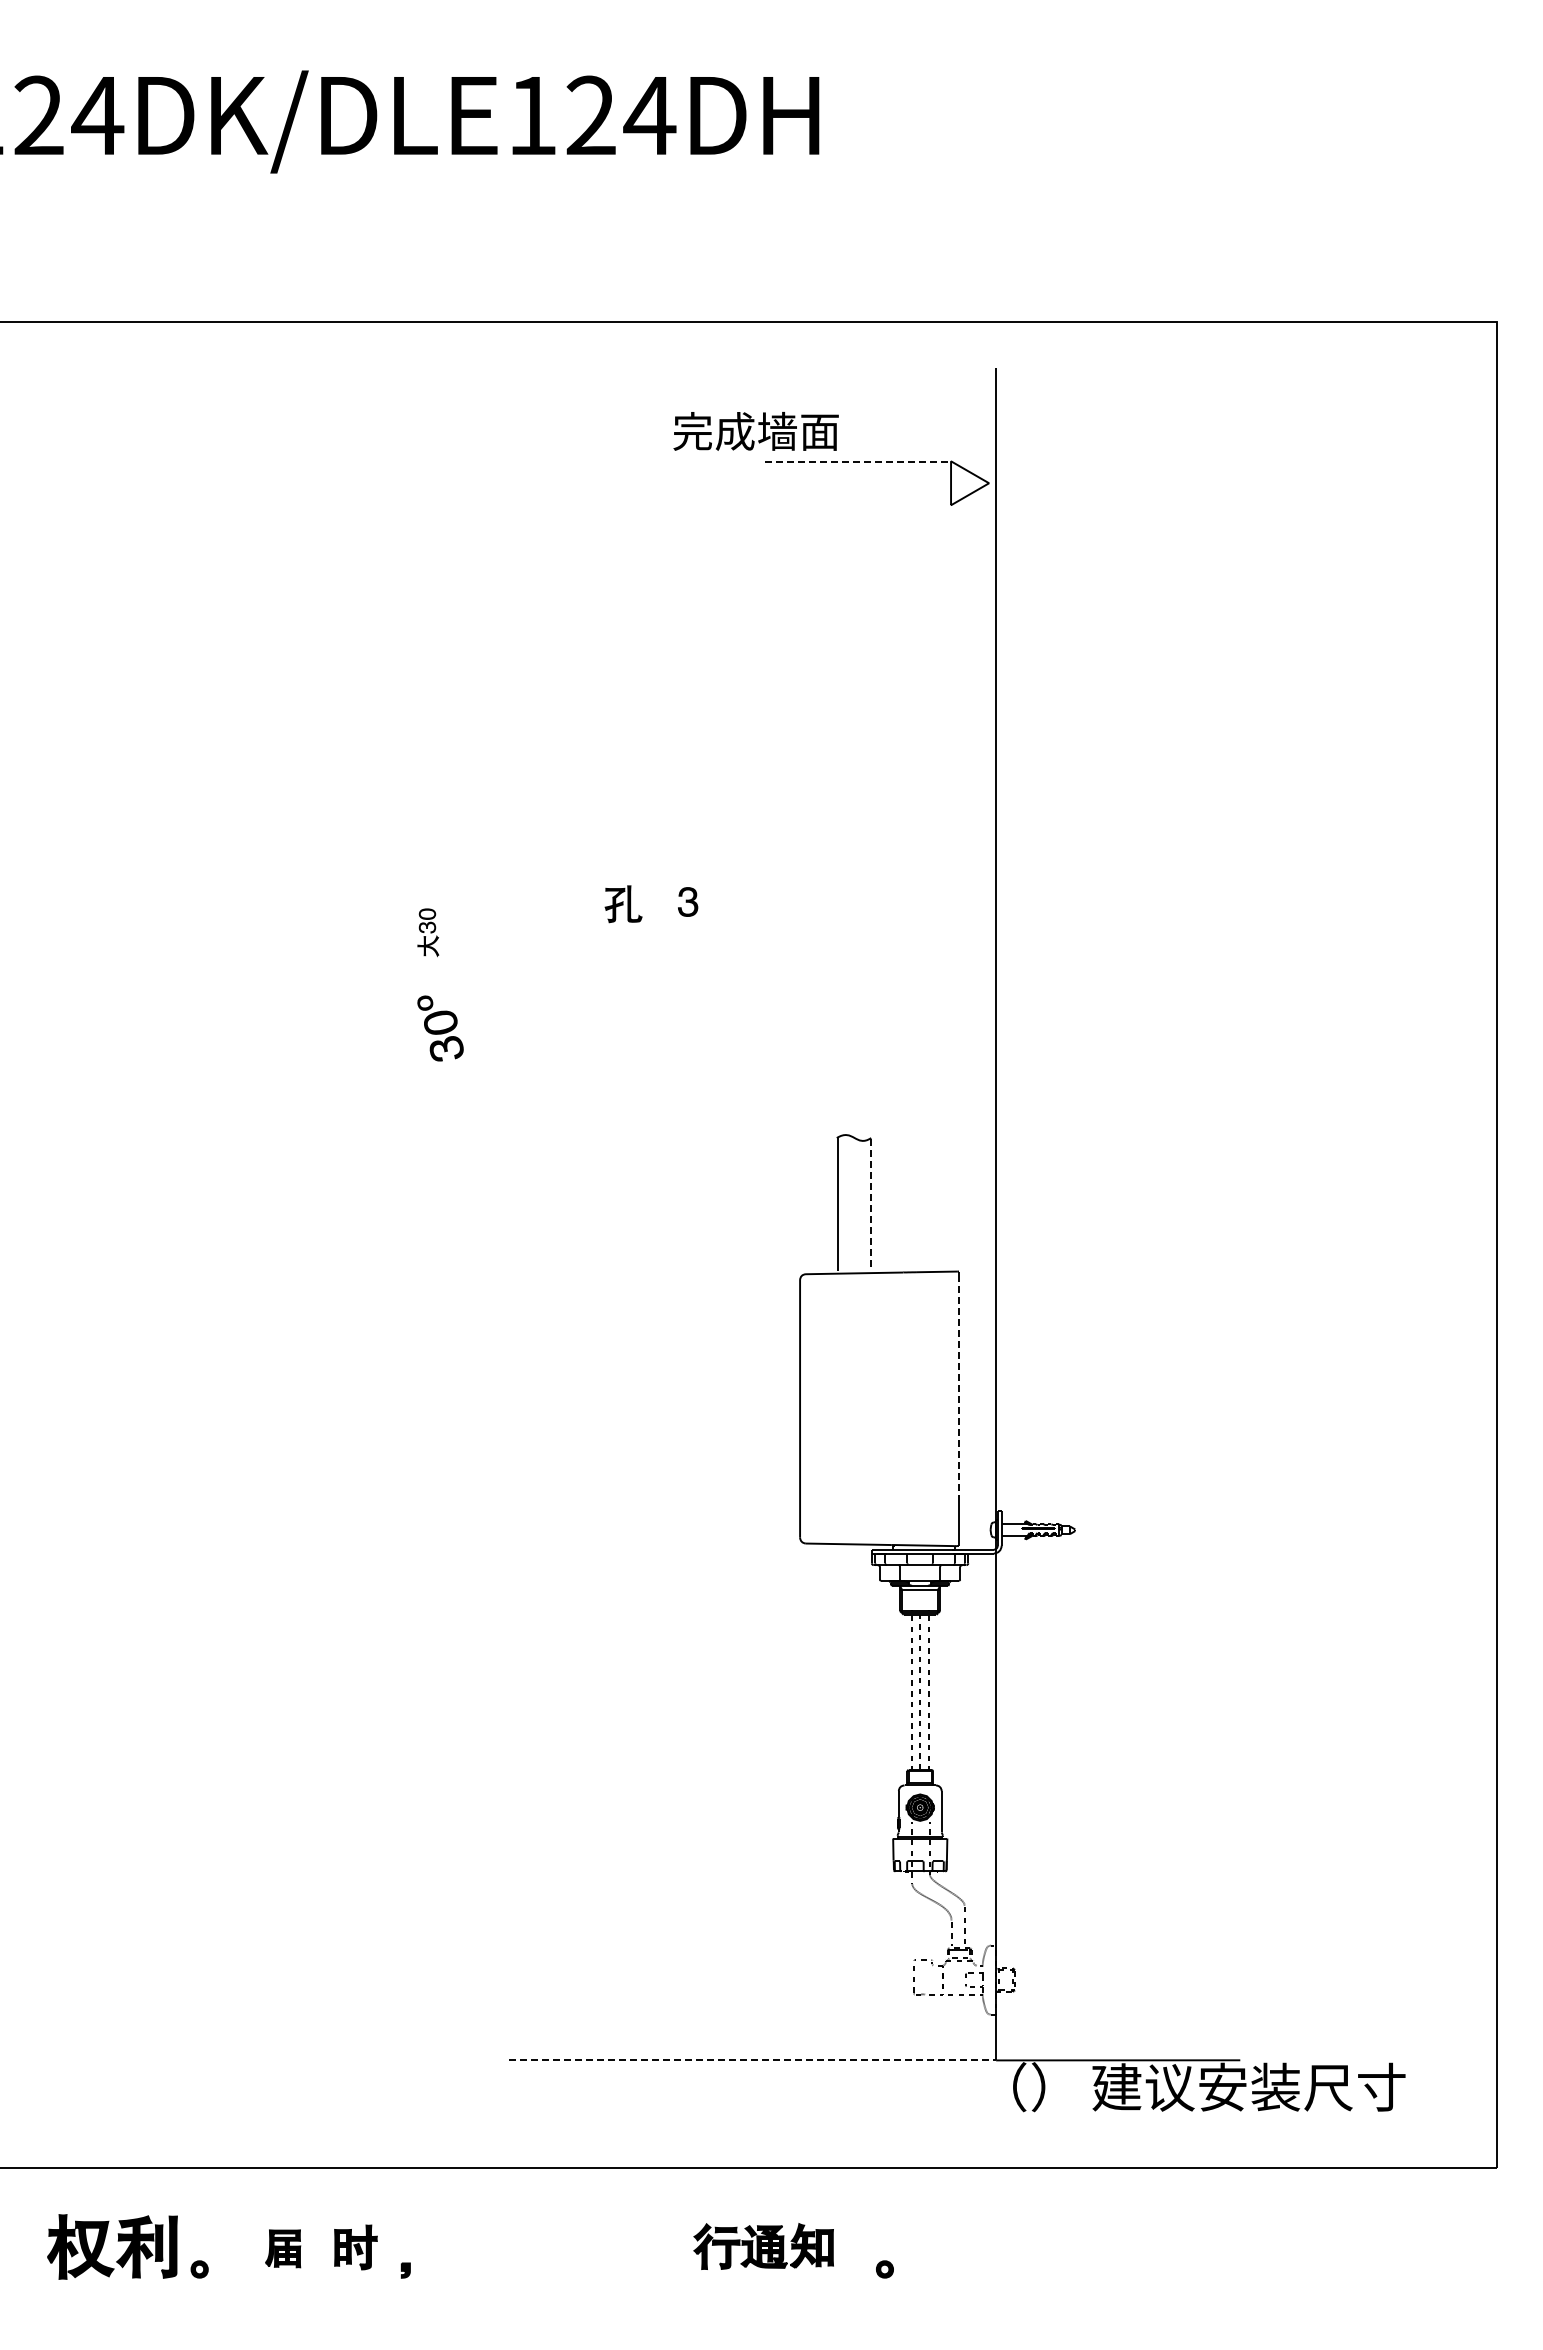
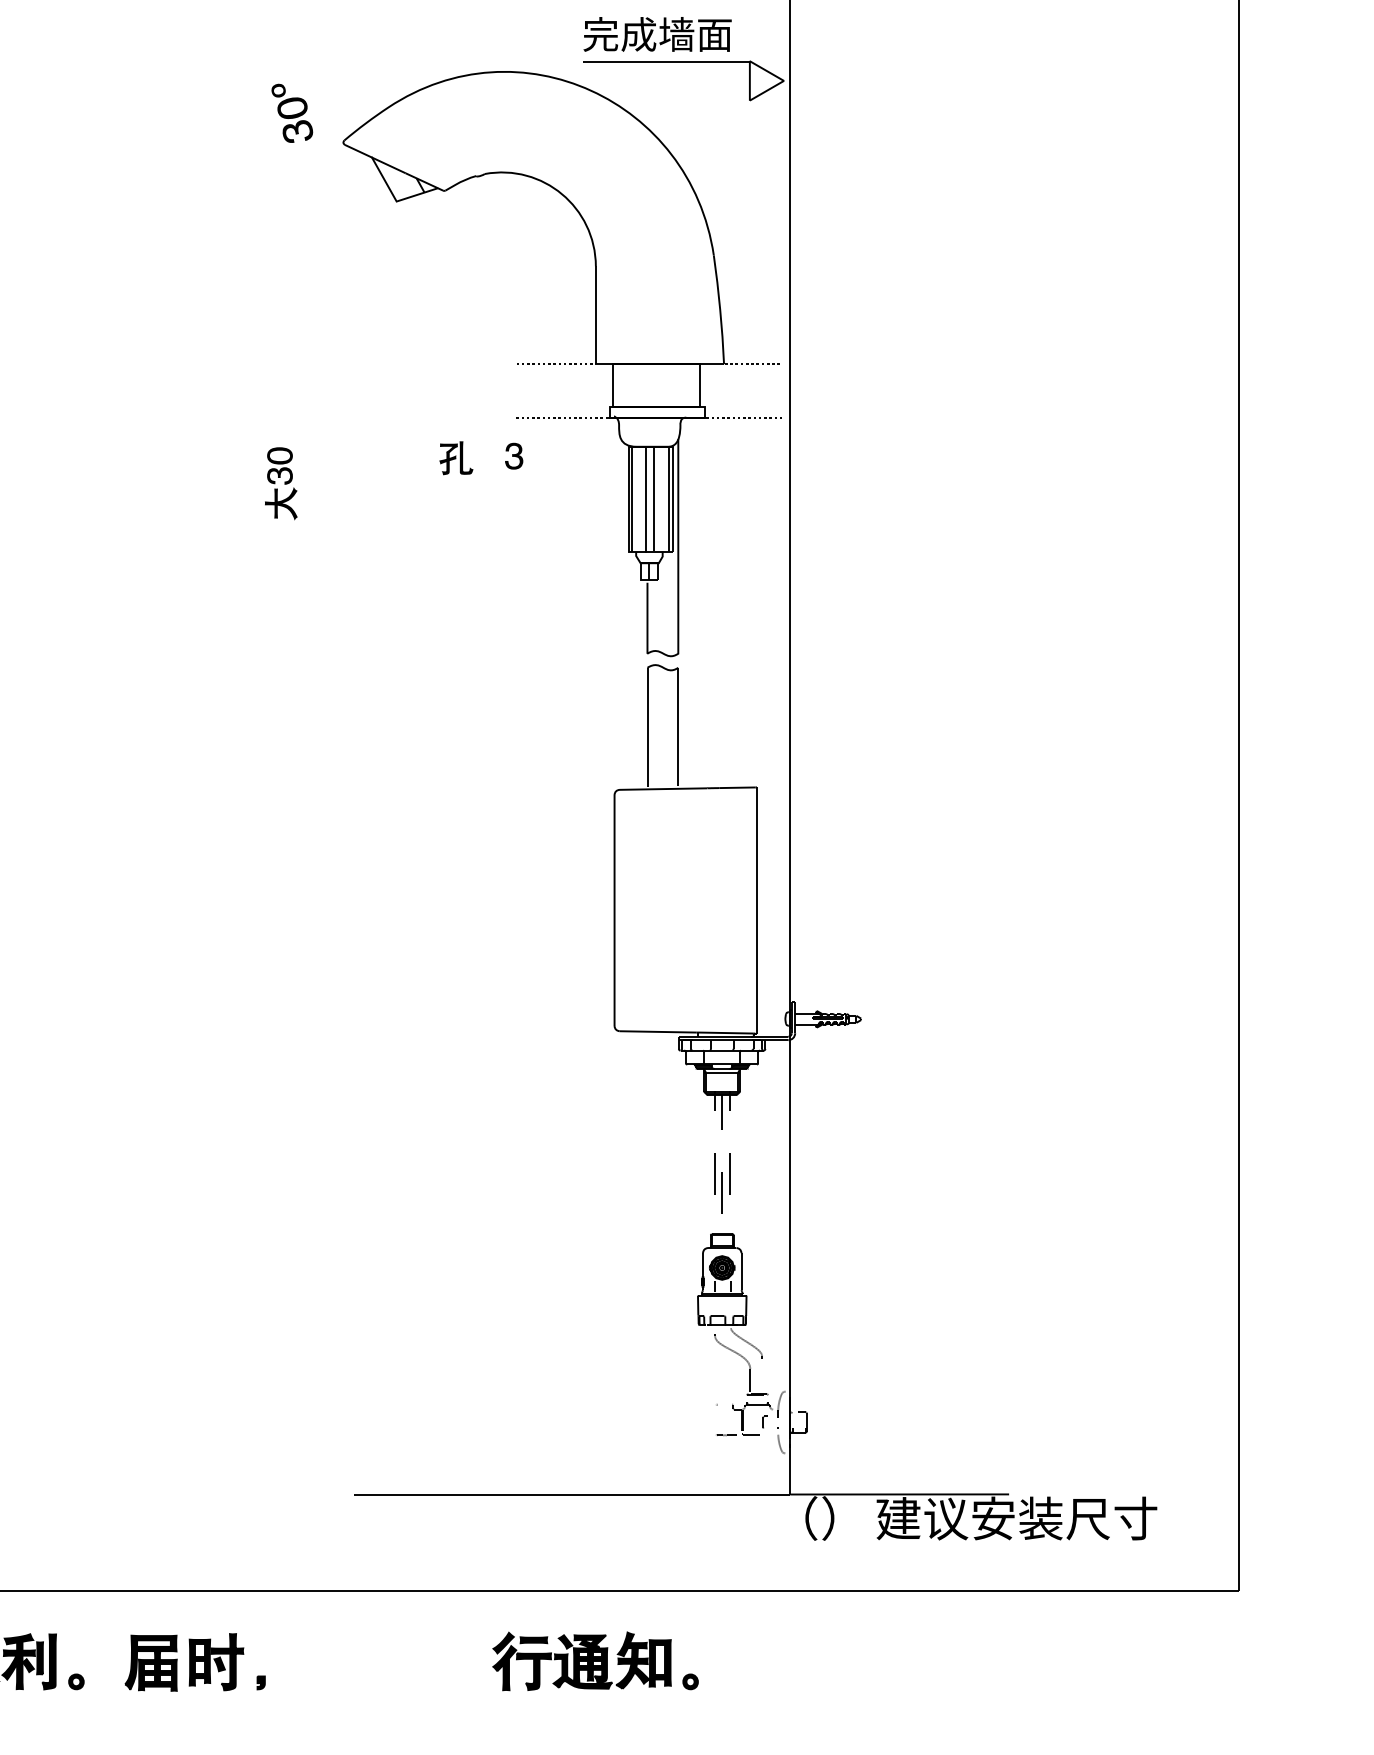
text: (755, 431) -> (657, 34), moved
line: (859, 461) -> (667, 61), dashed -> solid
part: (741, 799) -> (562, 364), added
part: (428, 932) -> (281, 483), size x1.67
part: (440, 1028) -> (292, 113), moved
line: (870, 1204) -> (677, 727), dashed -> solid
line: (959, 1386) -> (757, 890), dashed -> solid
line: (753, 2060) -> (572, 1494), dashed -> solid
part: (763, 2246) -> (581, 1661), size x1.43
part: (355, 2247) -> (216, 1662), size x1.43
part: (282, 2248) -> (150, 1663), size x1.67

